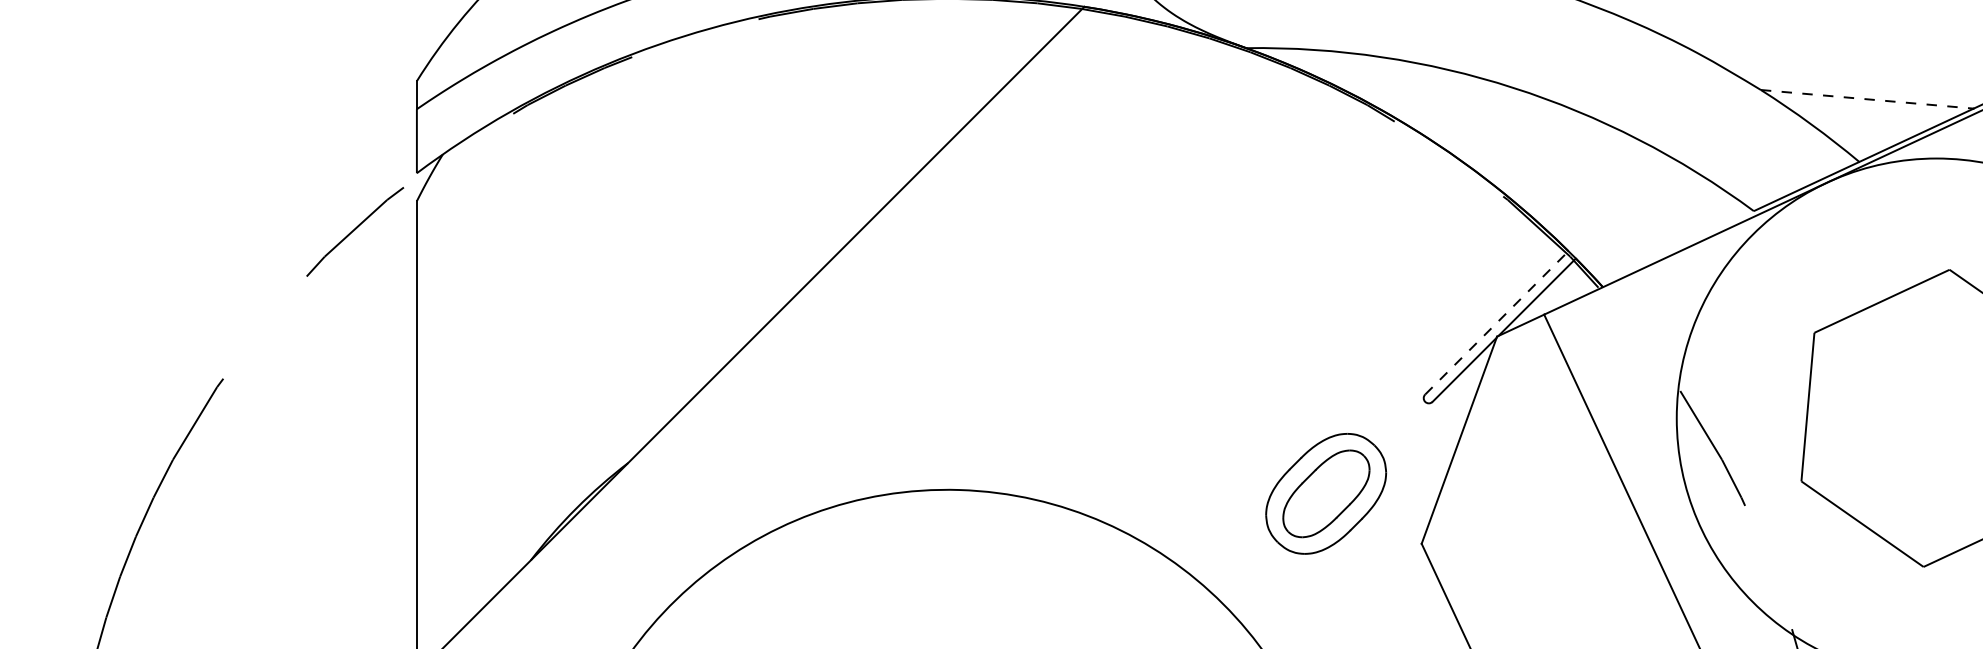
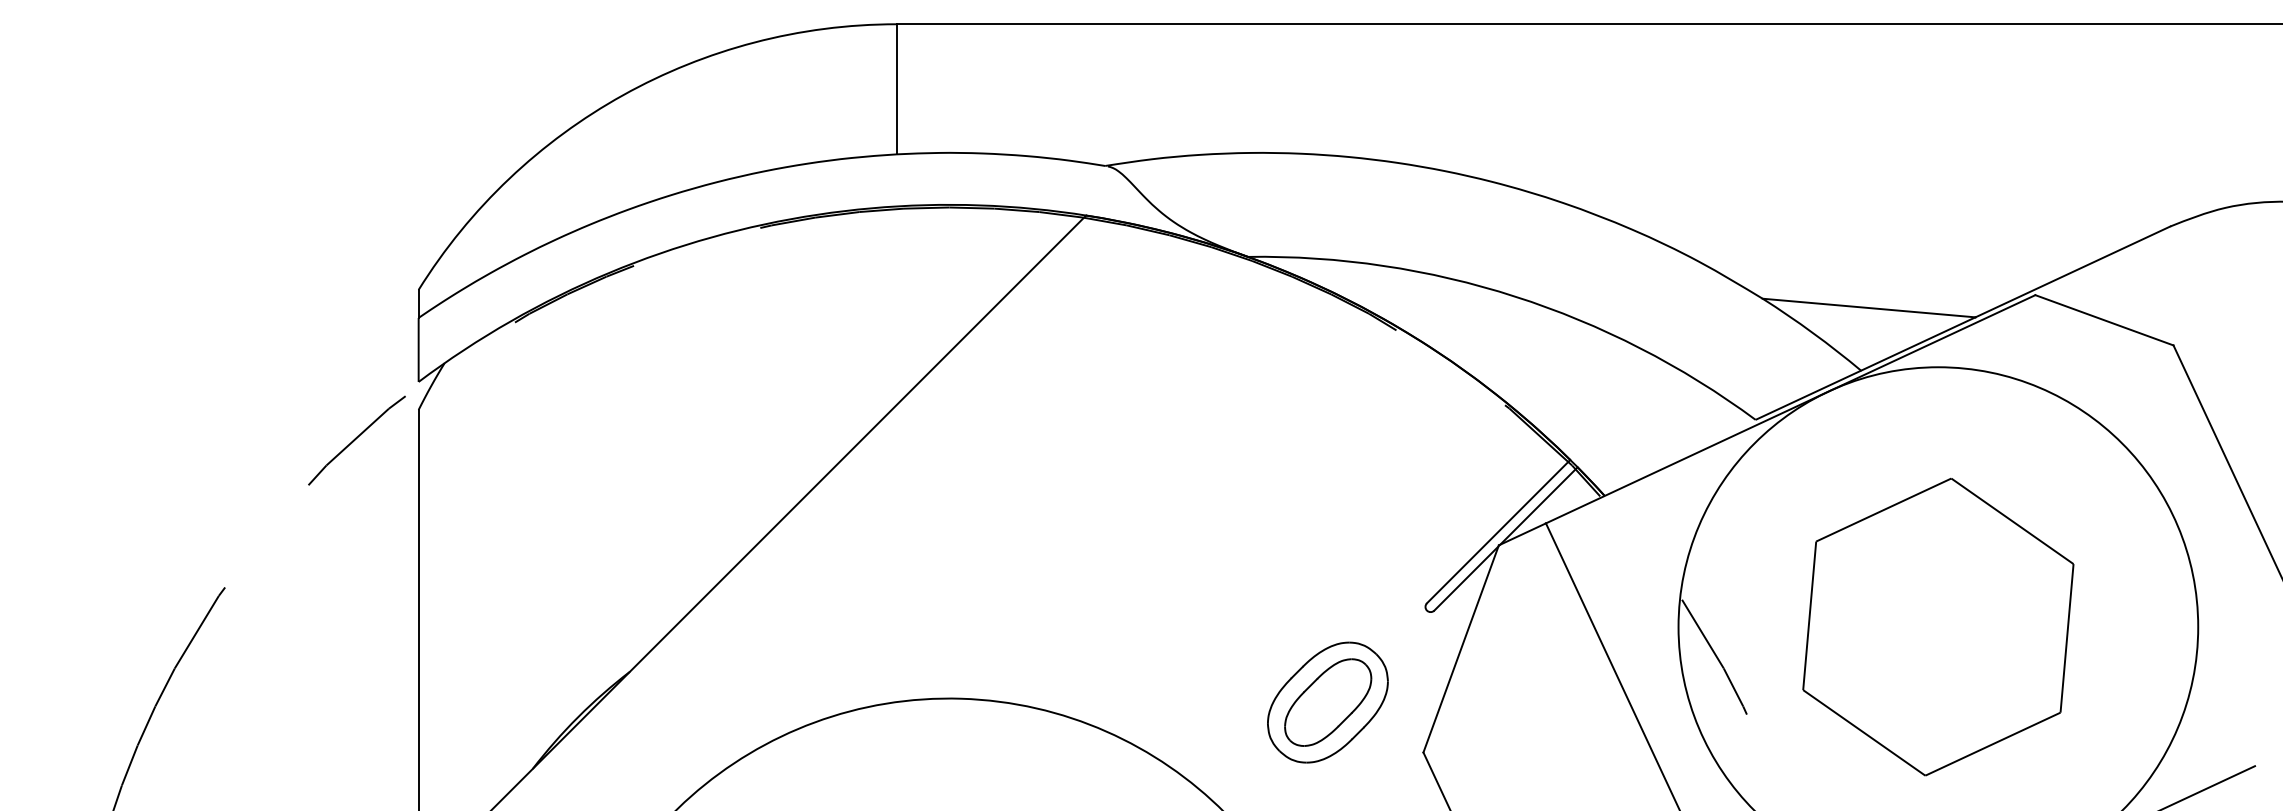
line: (1867, 99) -> (1869, 308), dashed -> solid
line: (1497, 322) -> (1499, 531), dashed -> solid

